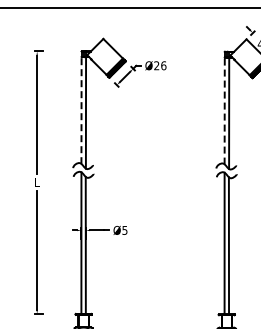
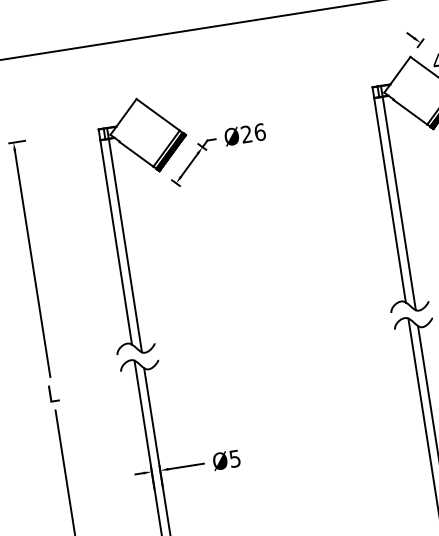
line: (81, 110) -> (116, 242), dashed -> solid
line: (224, 111) -> (389, 201), dashed -> solid

